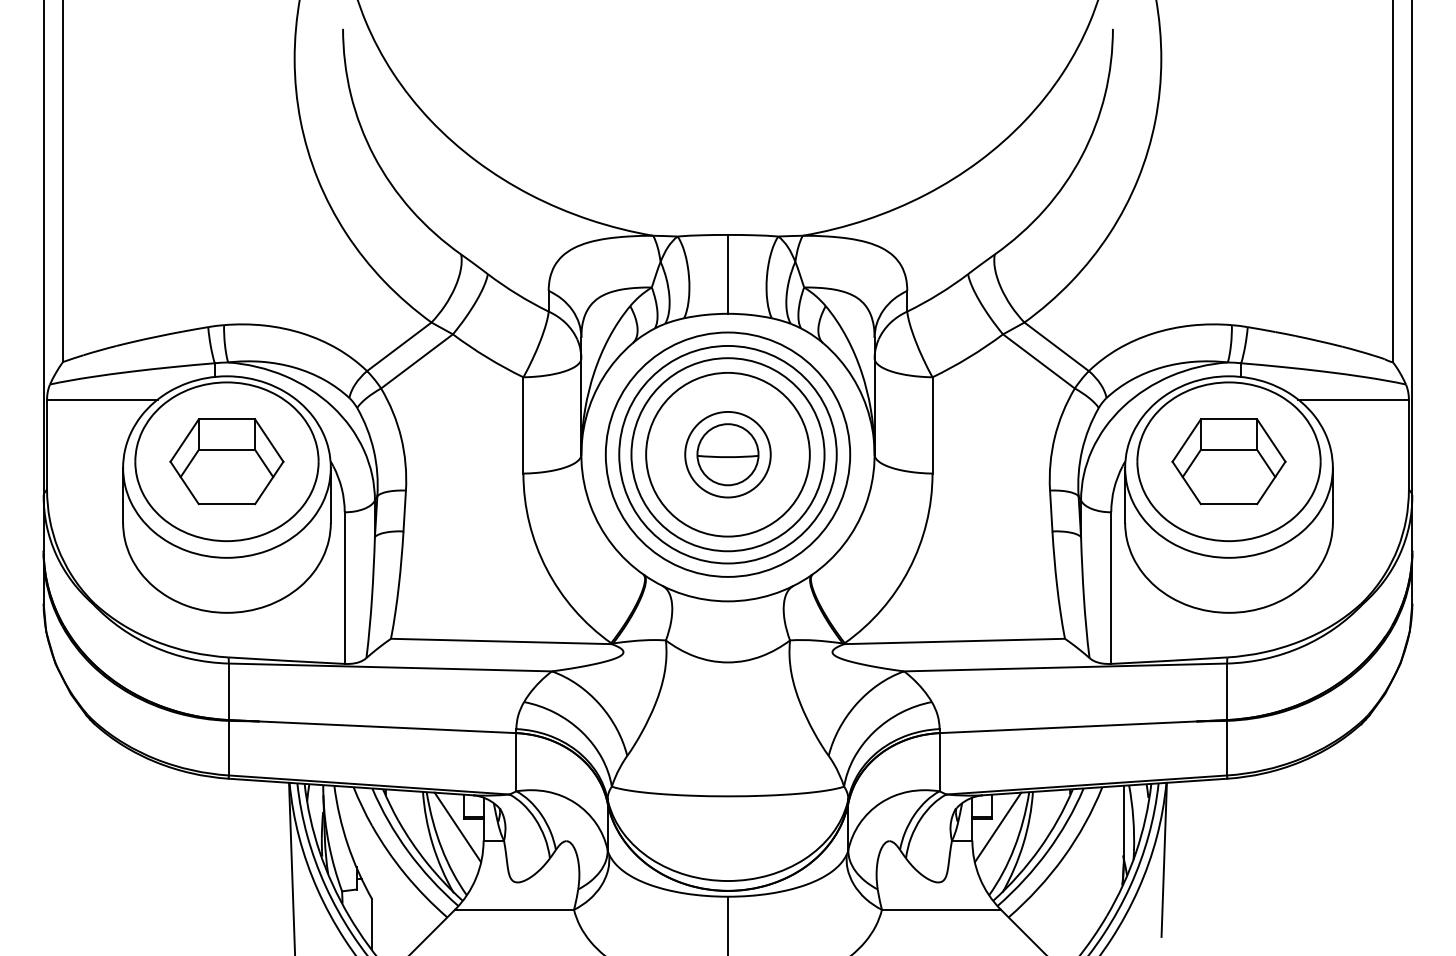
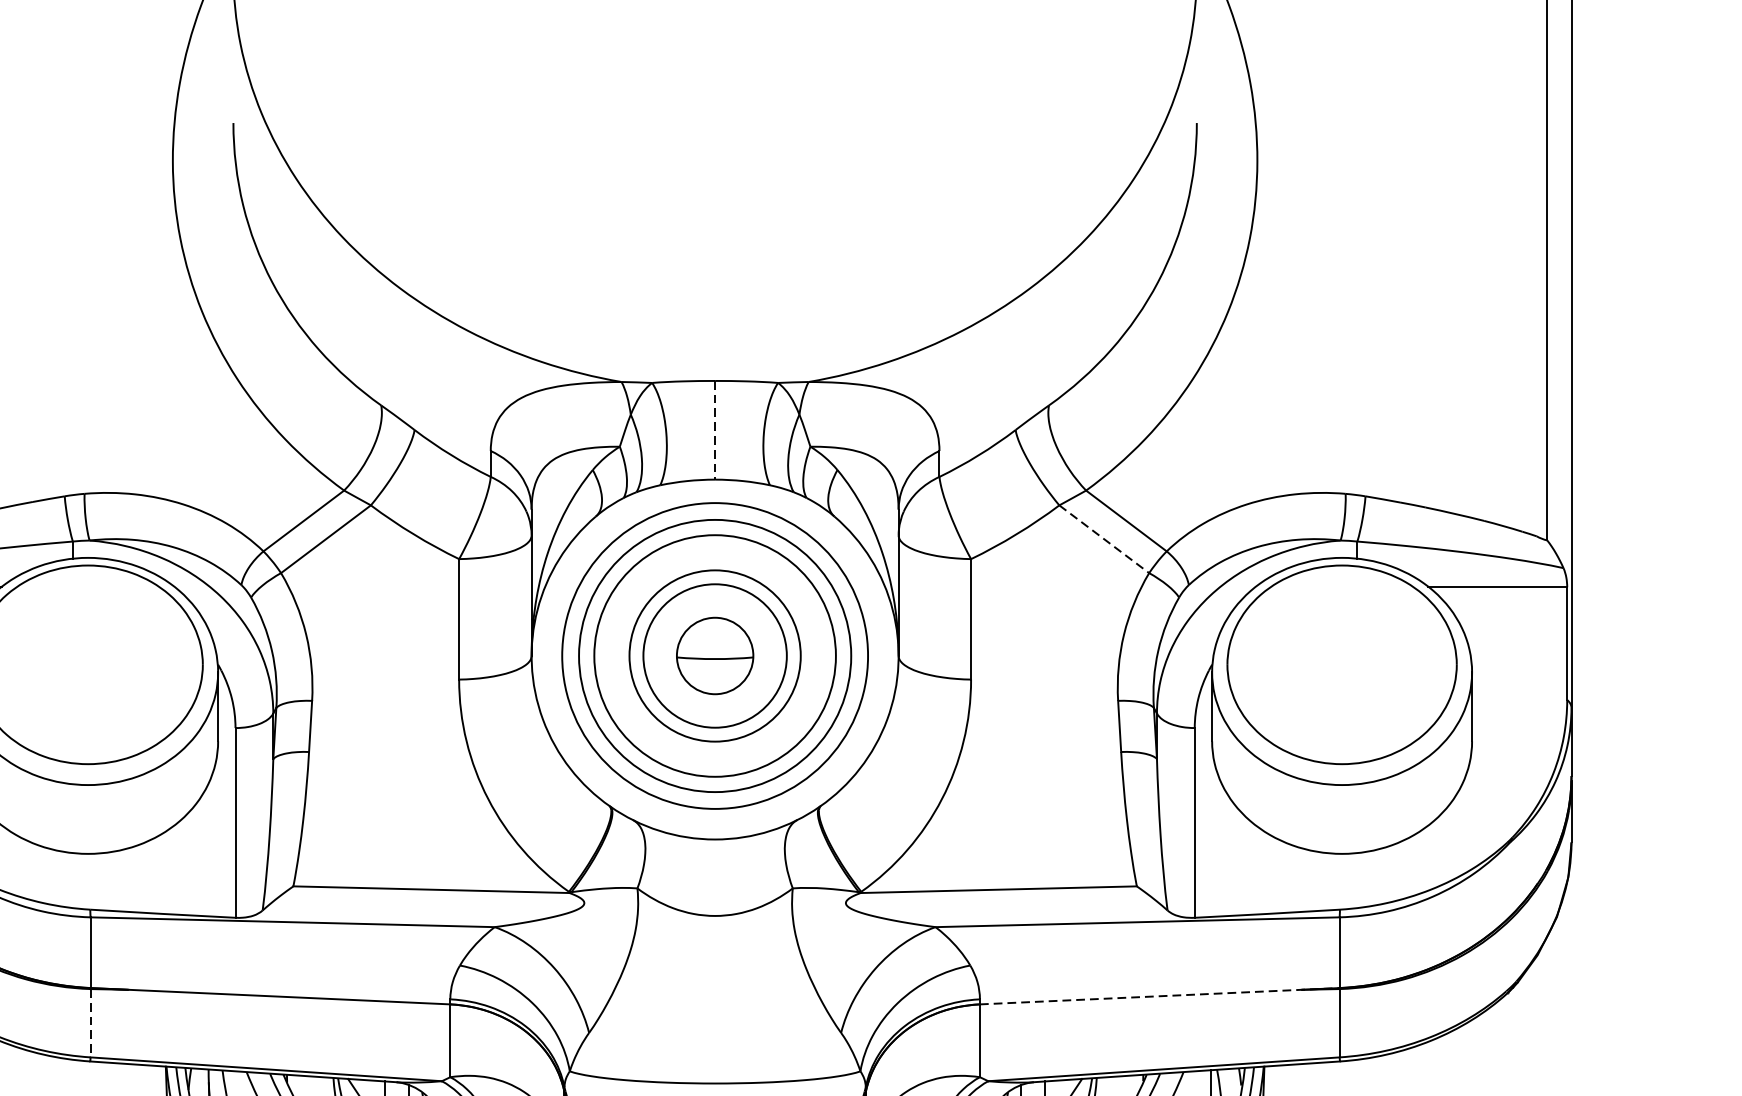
line: (728, 274) -> (715, 430), solid -> dashed
line: (1038, 361) -> (1103, 539), solid -> dashed
circle: (727, 454) -> (714, 655), size x0.7
circle: (727, 454) -> (714, 655), size x1.6
part: (226, 461) -> (87, 664), removed
part: (1228, 461) -> (1341, 664), removed
line: (1083, 726) -> (1160, 996), solid -> dashed
line: (228, 748) -> (90, 1023), solid -> dashed

